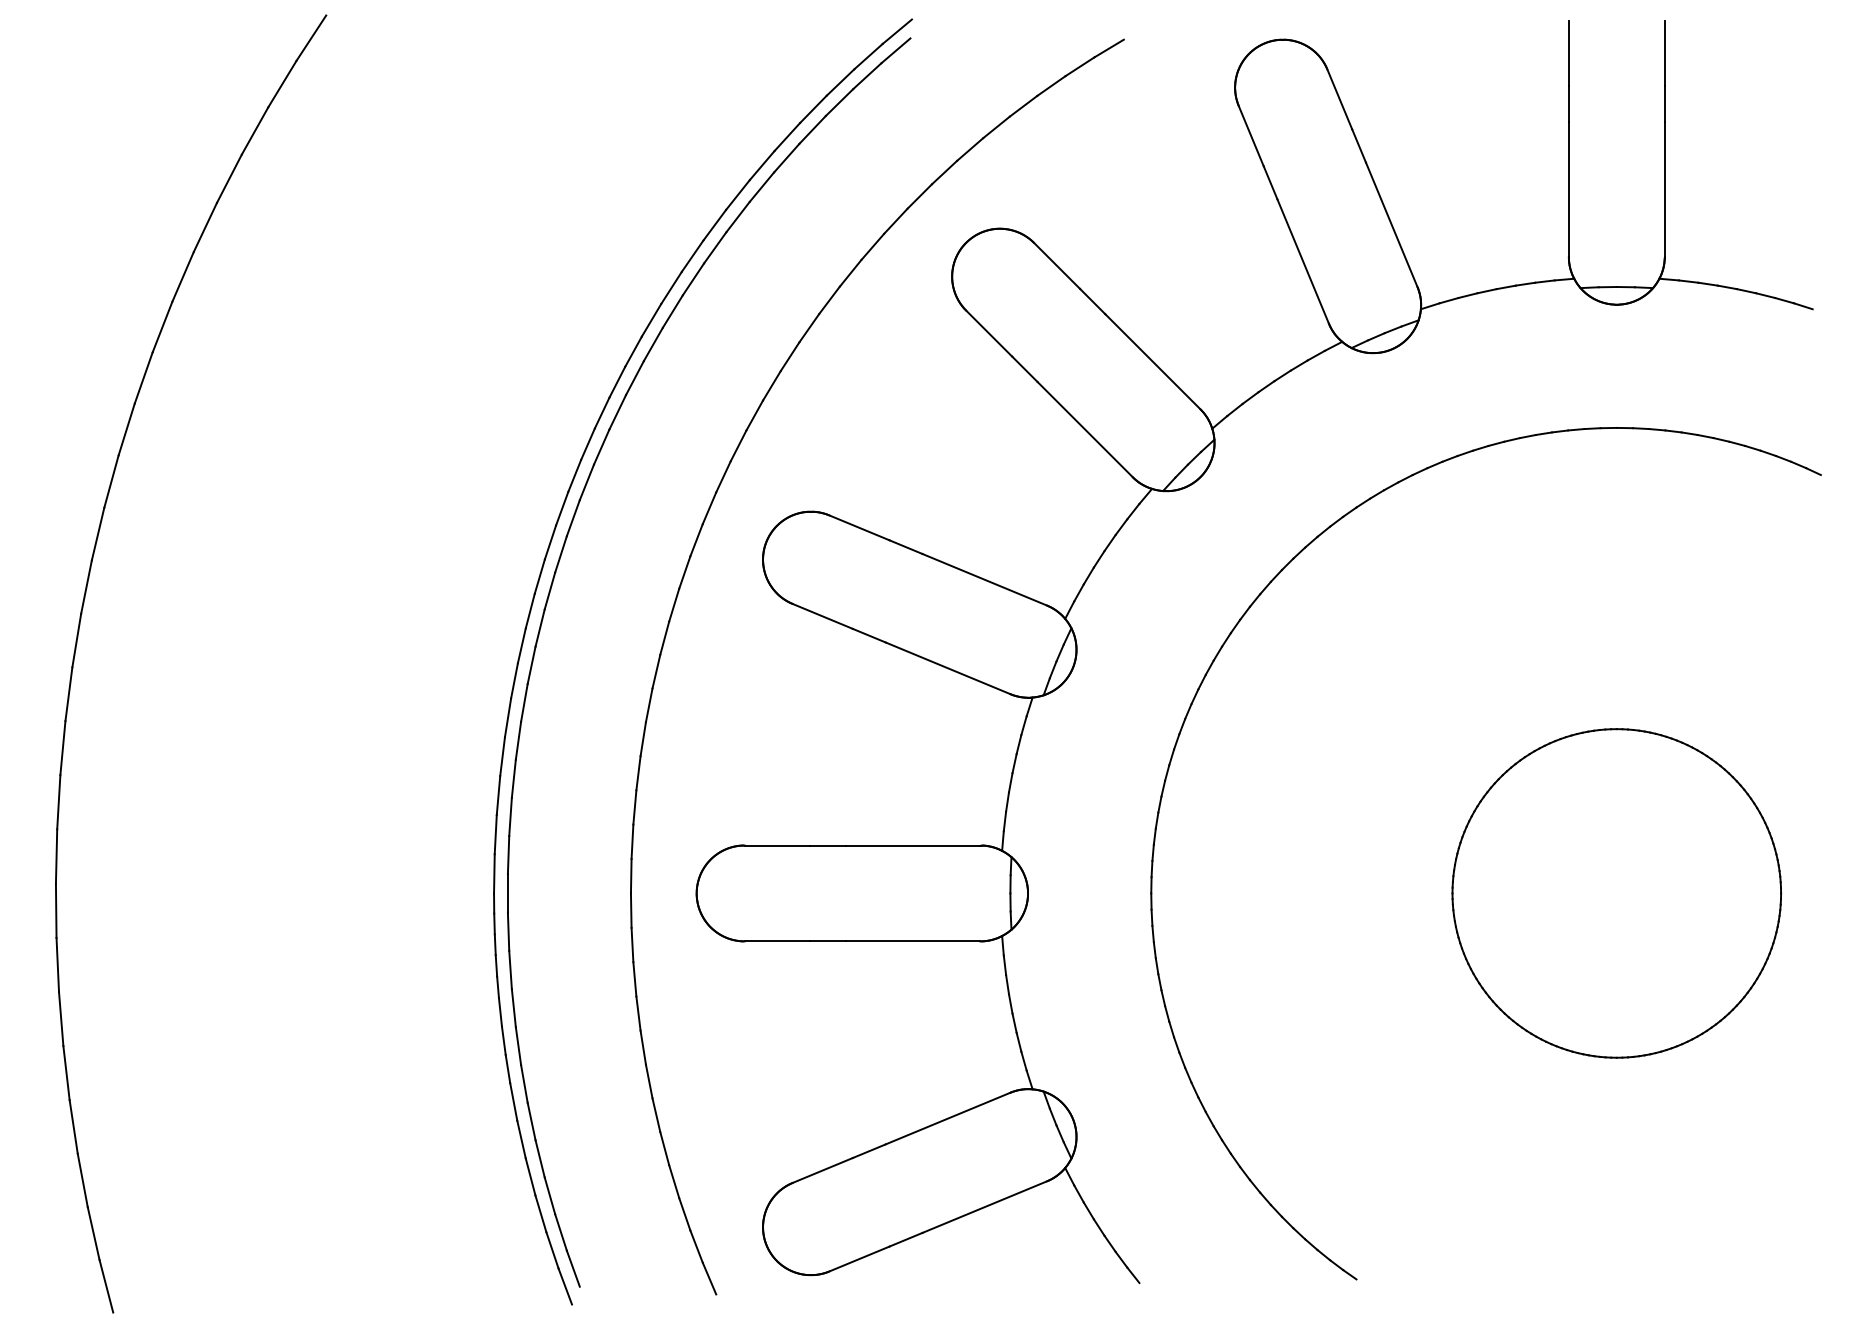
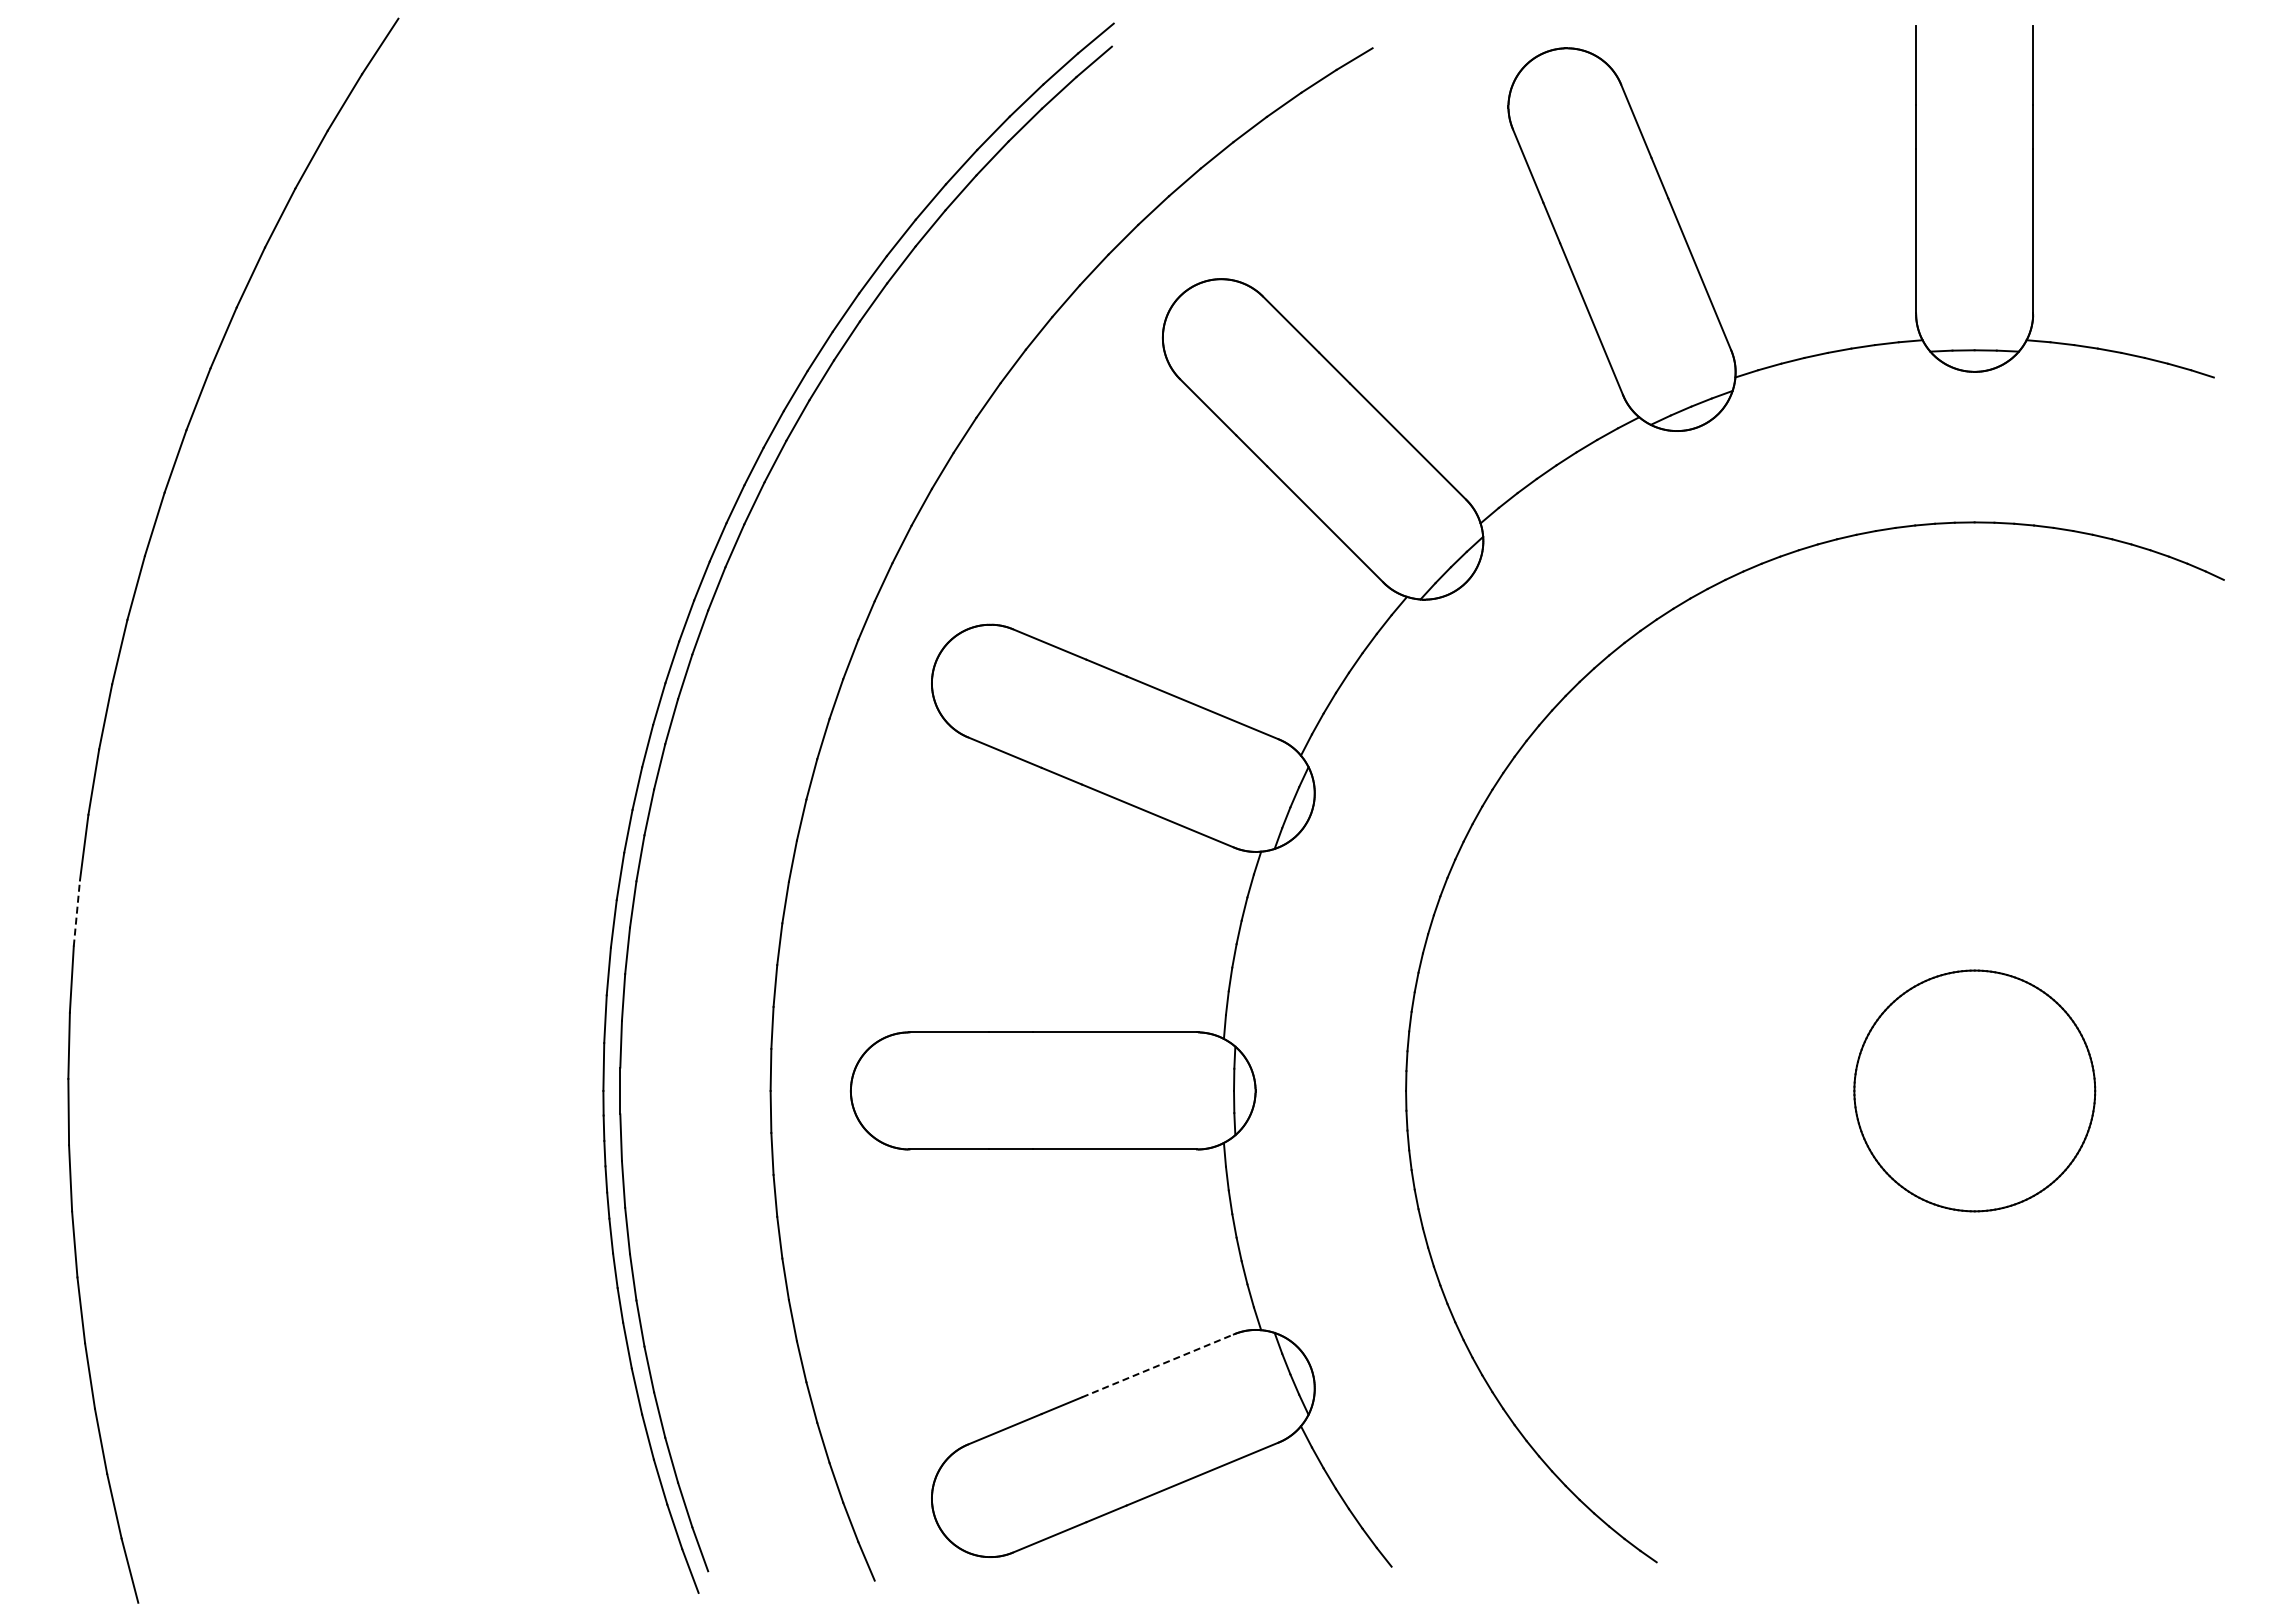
line: (62, 748) -> (76, 913), solid -> dashed
part: (1616, 893) -> (1974, 1090), size x0.6
line: (948, 1118) -> (1158, 1365), solid -> dashed

